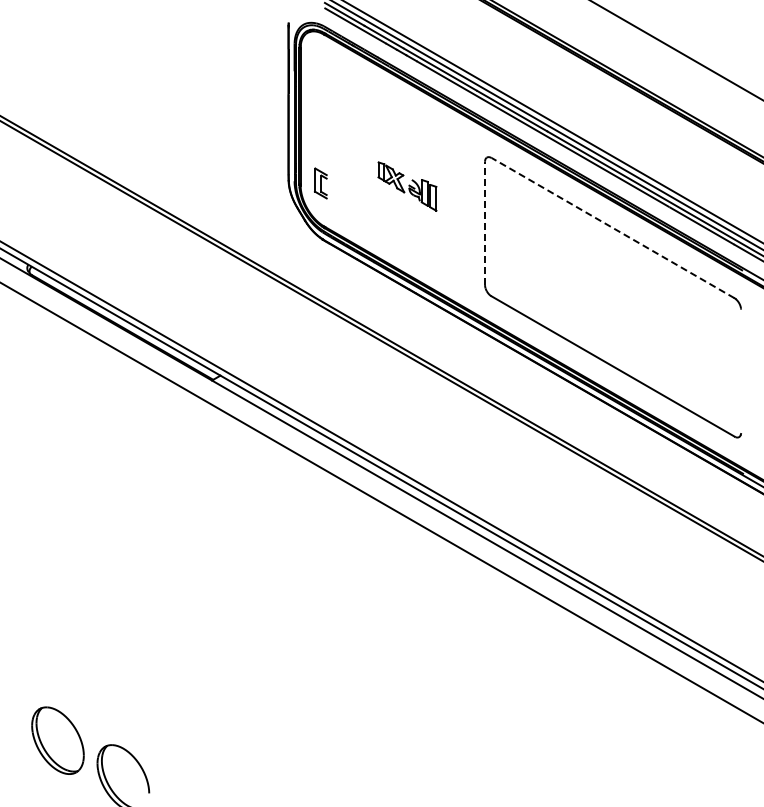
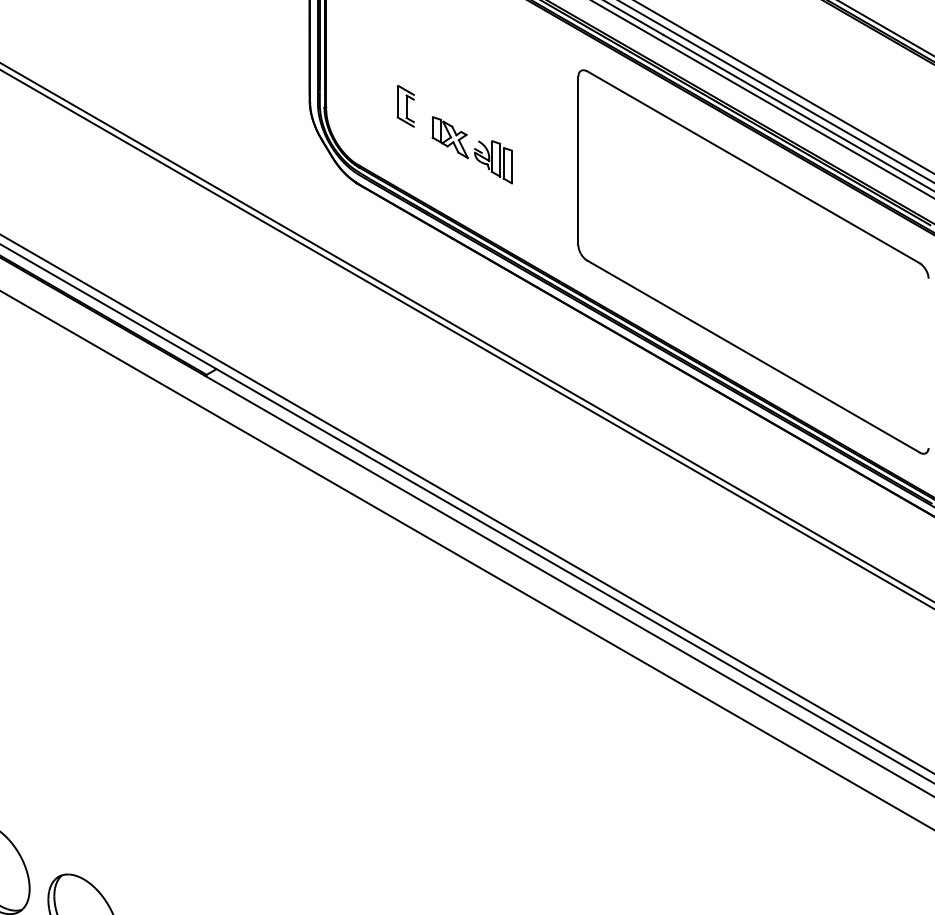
part: (320, 183) -> (405, 106), moved
part: (407, 186) -> (472, 150), moved
line: (485, 223) -> (579, 161), dashed -> solid
line: (612, 227) -> (752, 166), dashed -> solid

